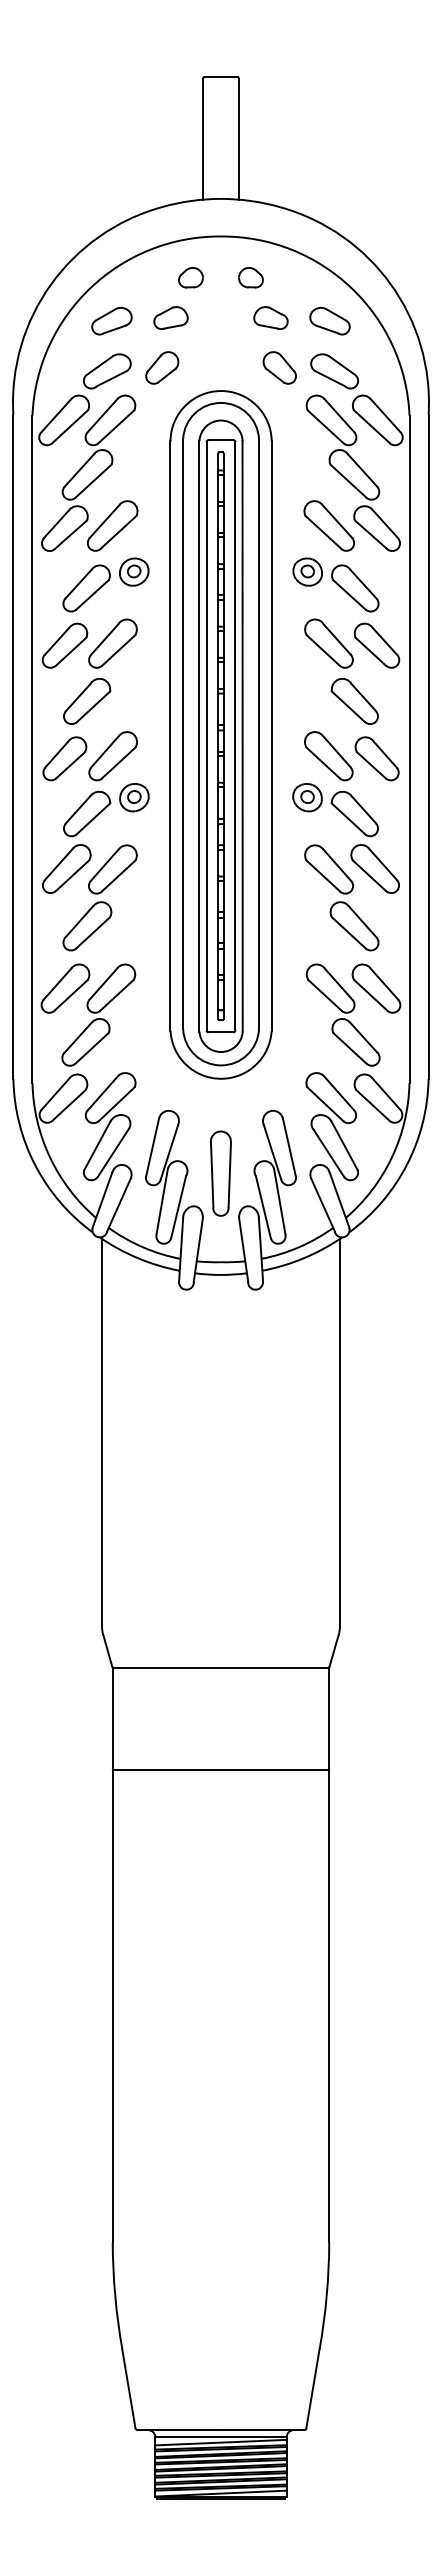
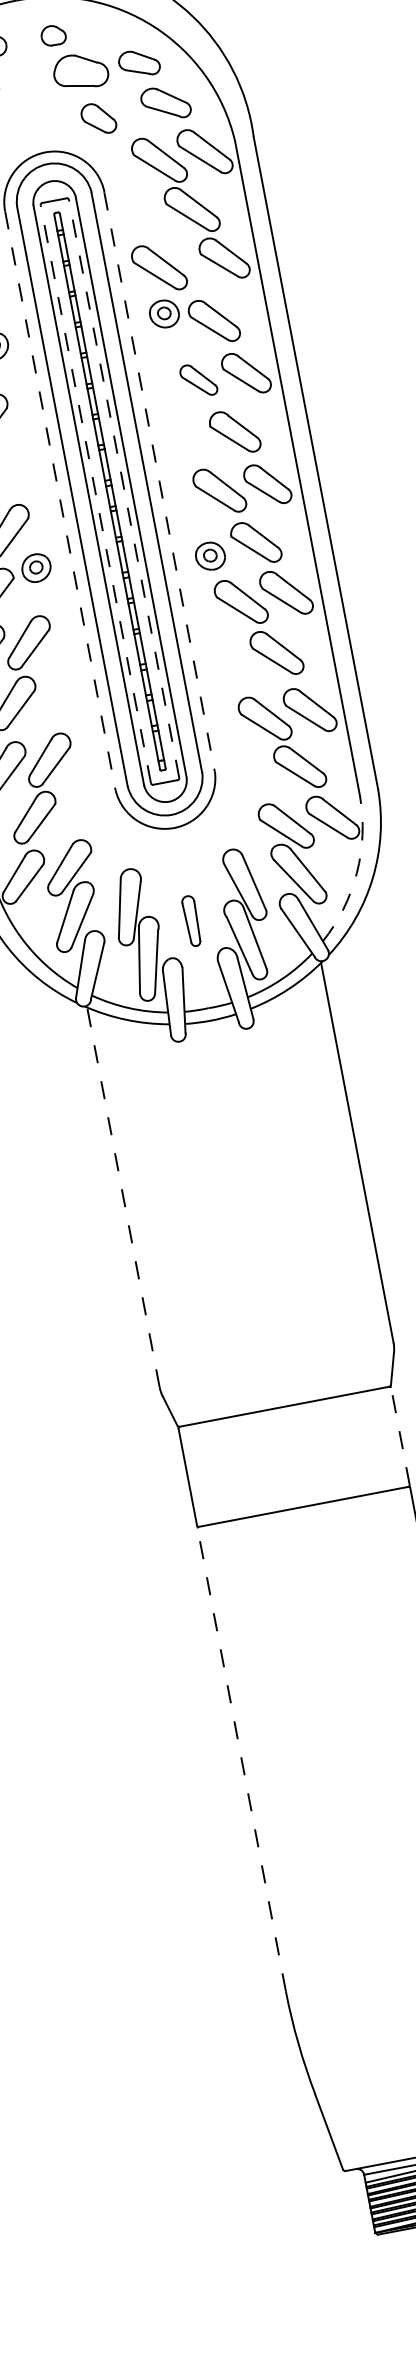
part: (270, 317) -> (80, 70), size x1.6
part: (334, 371) -> (165, 103), moved
part: (328, 525) -> (158, 267), moved
part: (328, 643) -> (198, 380), size x0.7
line: (206, 735) -> (95, 493), solid -> dashed
line: (235, 735) -> (124, 488), solid -> dashed
line: (170, 736) -> (60, 501), solid -> dashed
line: (271, 736) -> (159, 482), solid -> dashed
part: (307, 797) -> (210, 556), moved
arc: (392, 1157) -> (357, 873), solid -> dashed
part: (220, 1173) -> (191, 921), size x0.6
line: (101, 1431) -> (122, 1196), solid -> dashed
line: (329, 1718) -> (400, 1436), solid -> dashed
line: (112, 2006) -> (241, 1759), solid -> dashed

